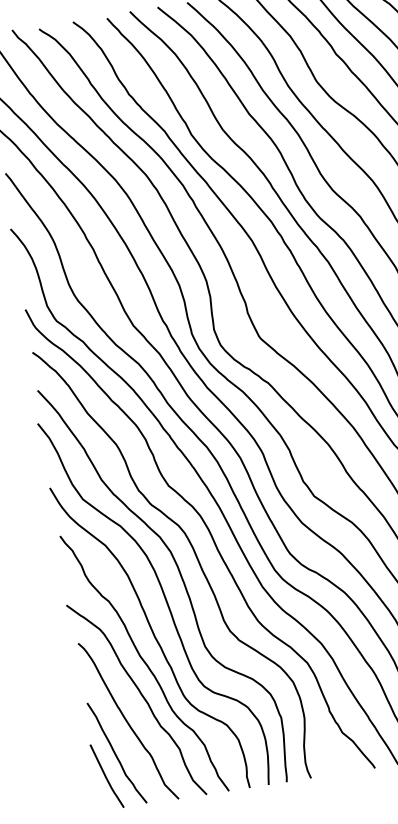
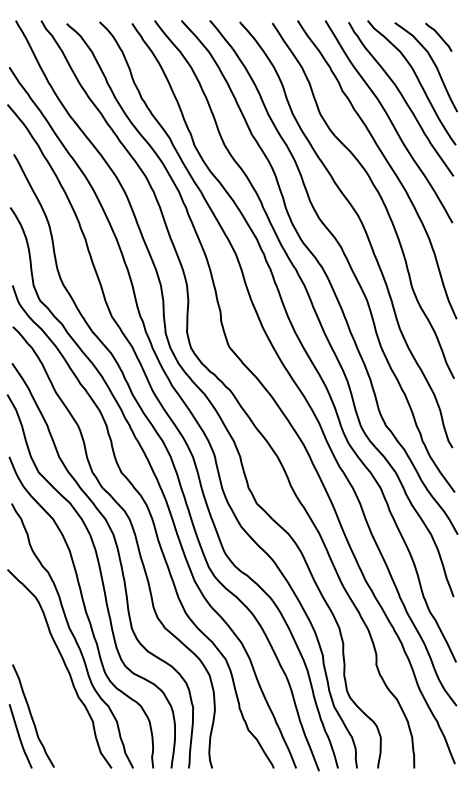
curve: (128, 720) -> (48, 687), removed

